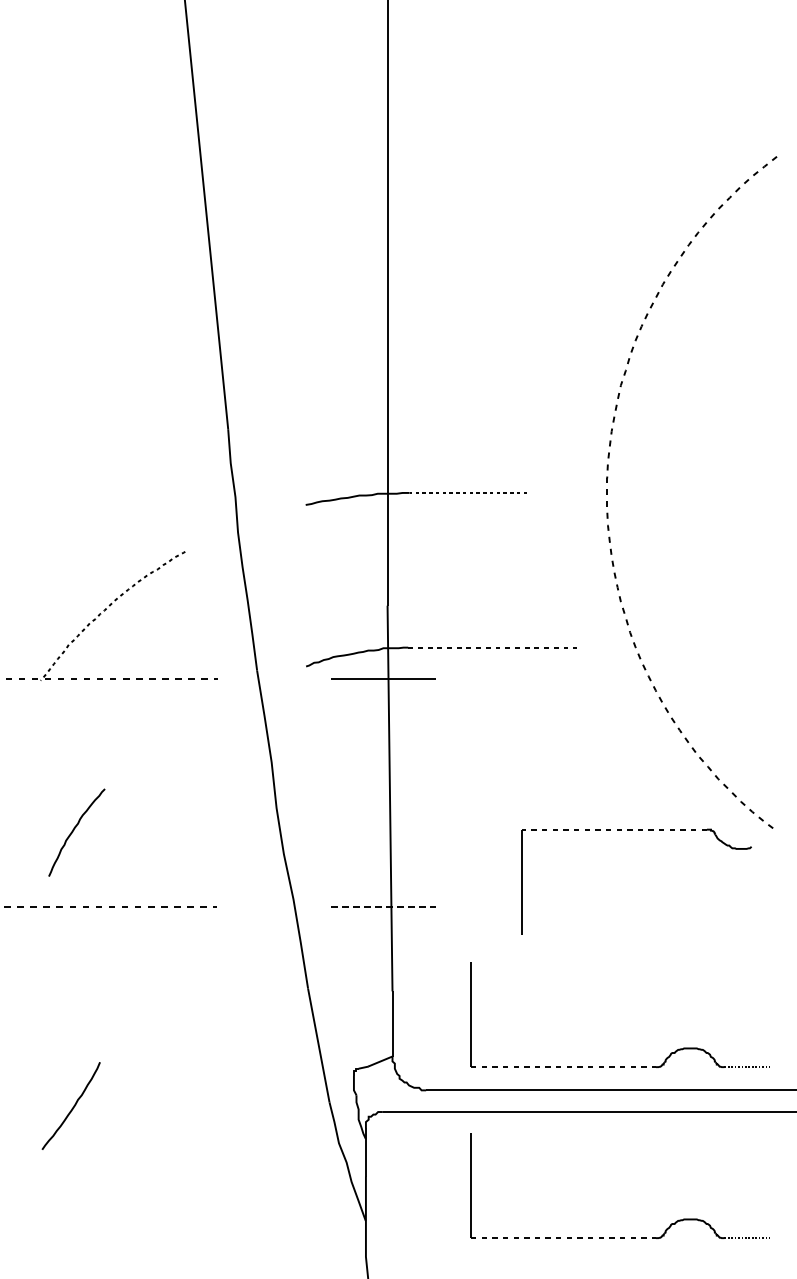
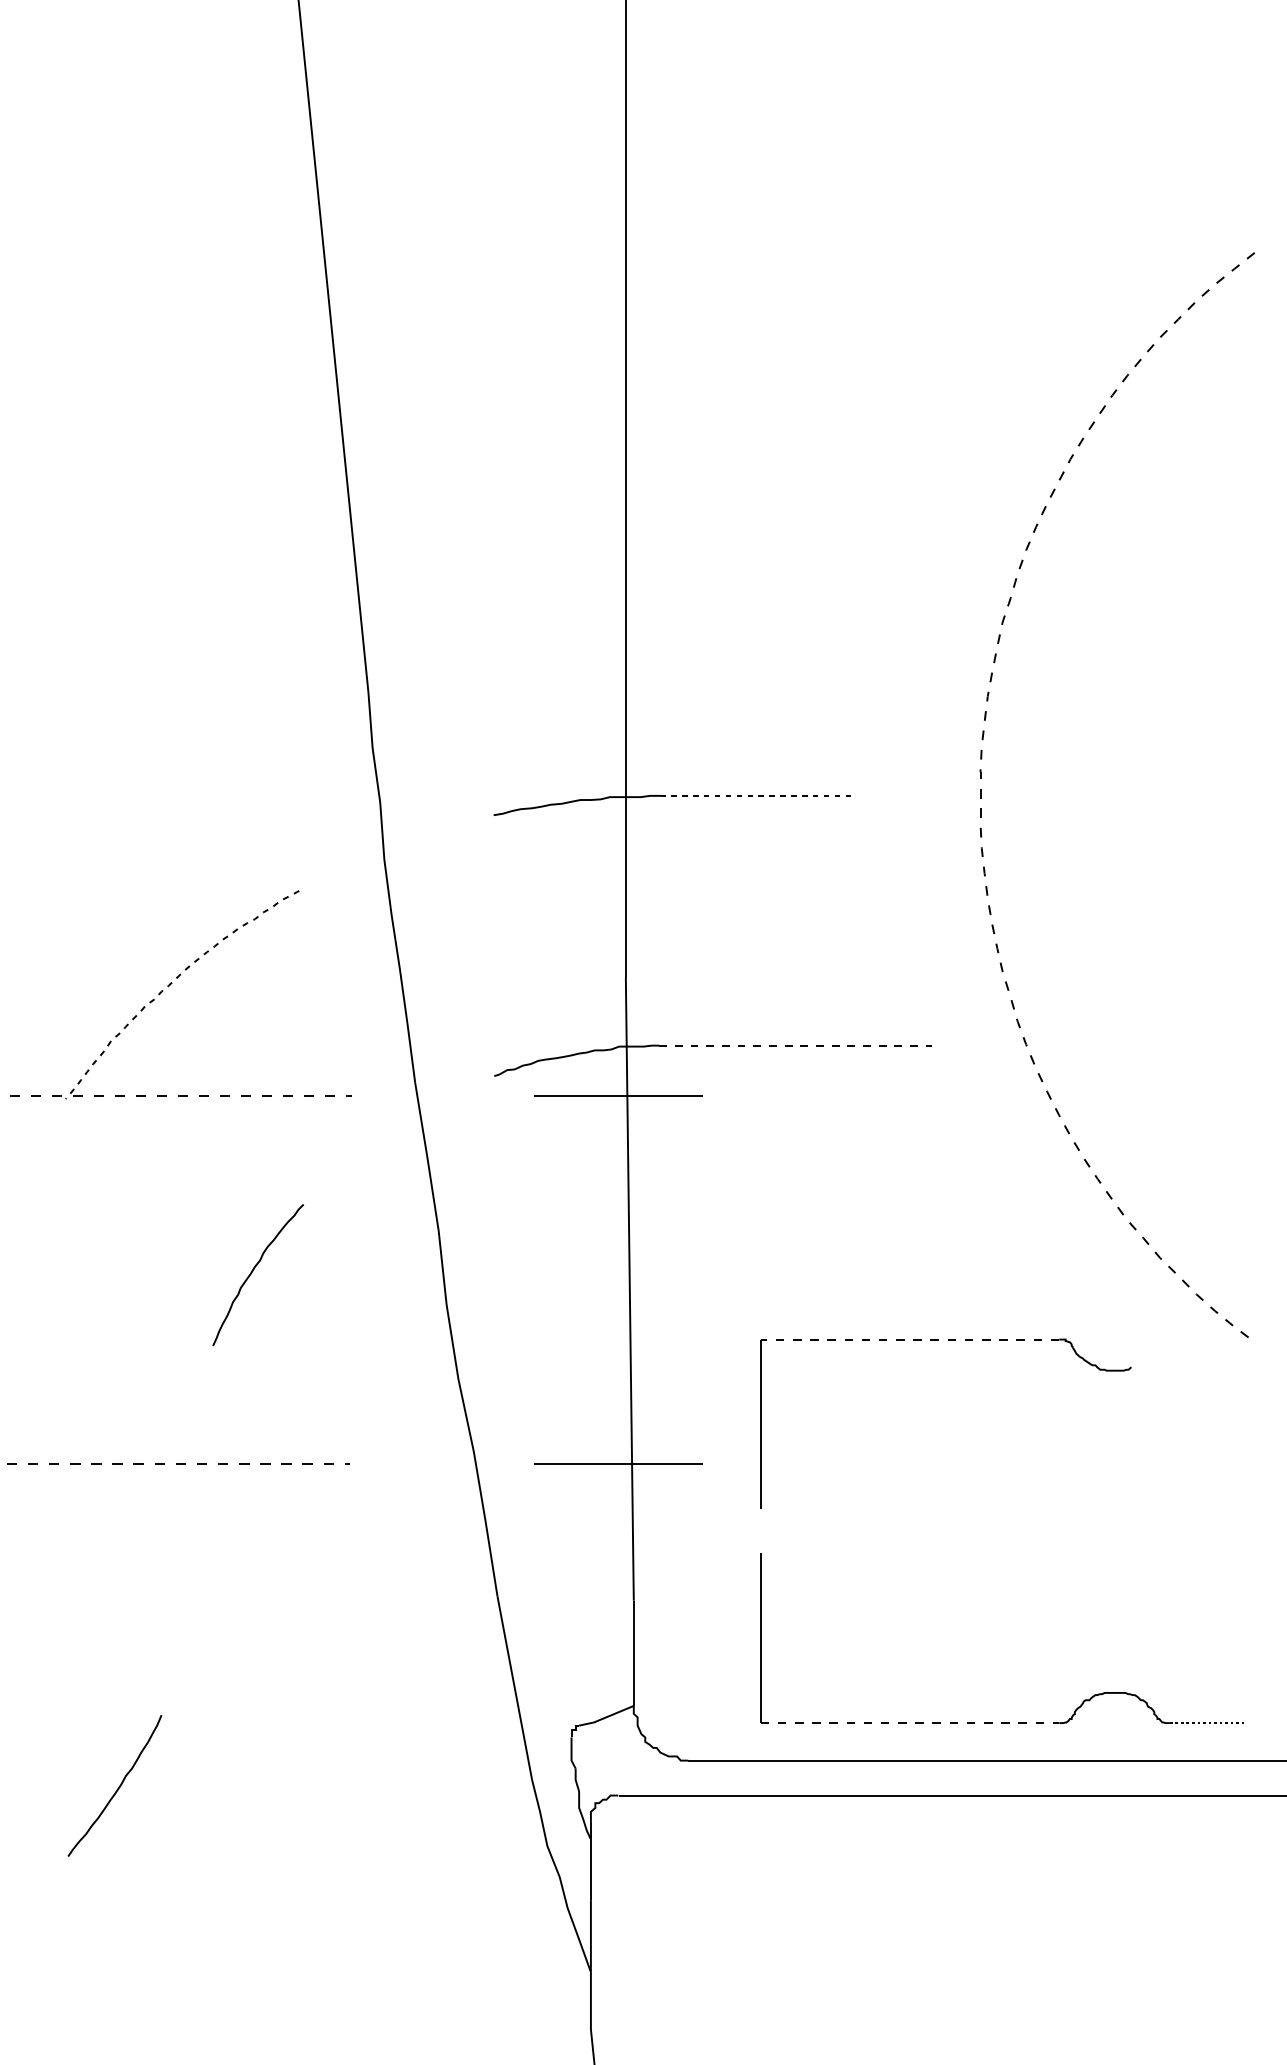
curve: (74, 830) -> (254, 1271), moved
part: (638, 830) -> (948, 1340), moved
line: (383, 906) -> (619, 1463), dashed -> solid
part: (620, 1237) -> (1002, 1998), removed

